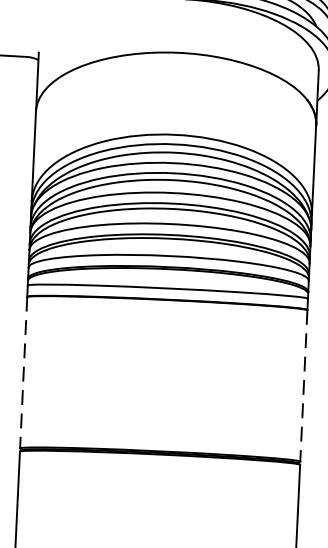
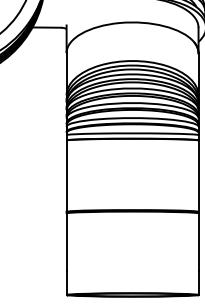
line: (23, 373) -> (66, 176), dashed -> solid
line: (303, 386) -> (198, 176), dashed -> solid

